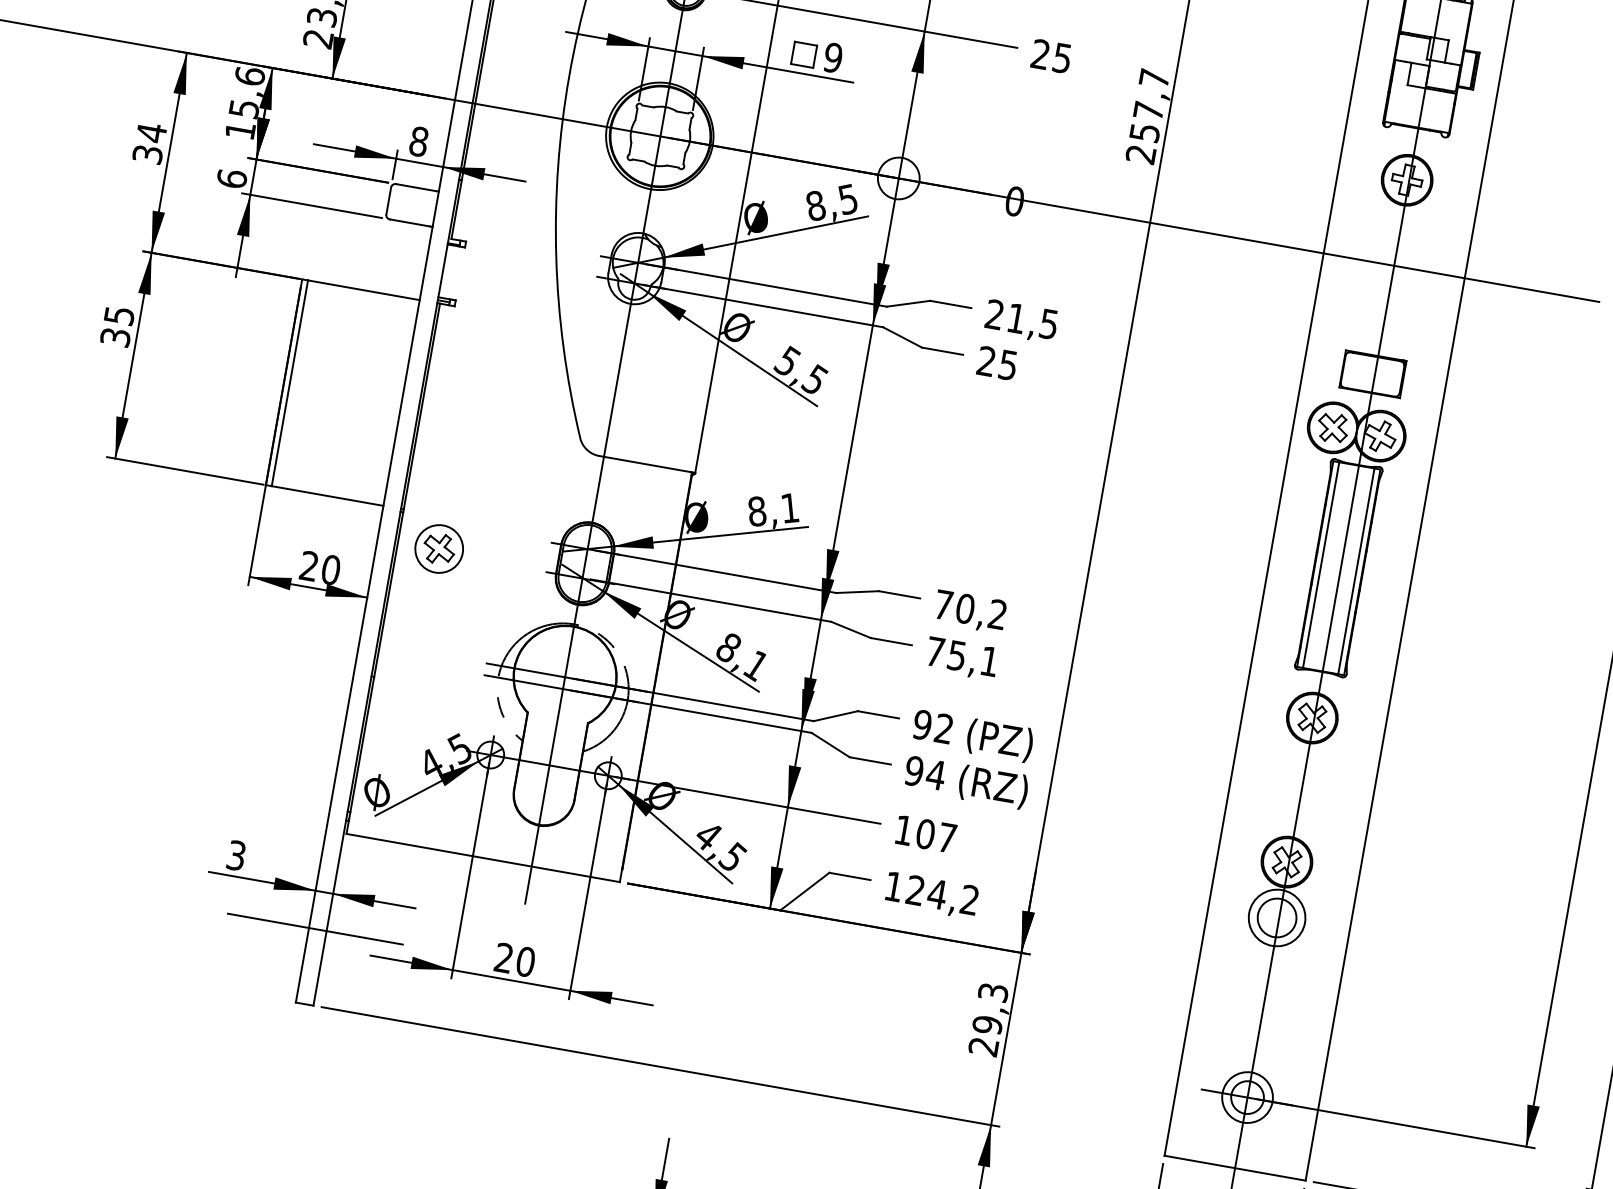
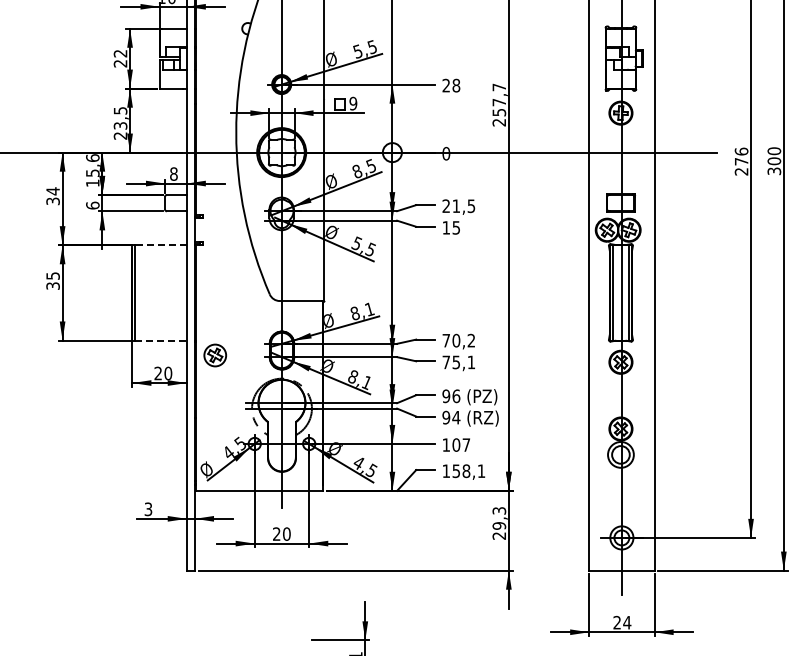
text: (1062, 57) -> (456, 85), 25 -> 28
line: (362, 290) -> (160, 245), solid -> dashed
text: (984, 360) -> (445, 227), 25 -> 15
line: (326, 495) -> (160, 340), solid -> dashed
text: (944, 729) -> (456, 396), 92 -> 96
text: (941, 895) -> (468, 471), 124,2 -> 158,1
line: (314, 929) -> (189, 536), removed

